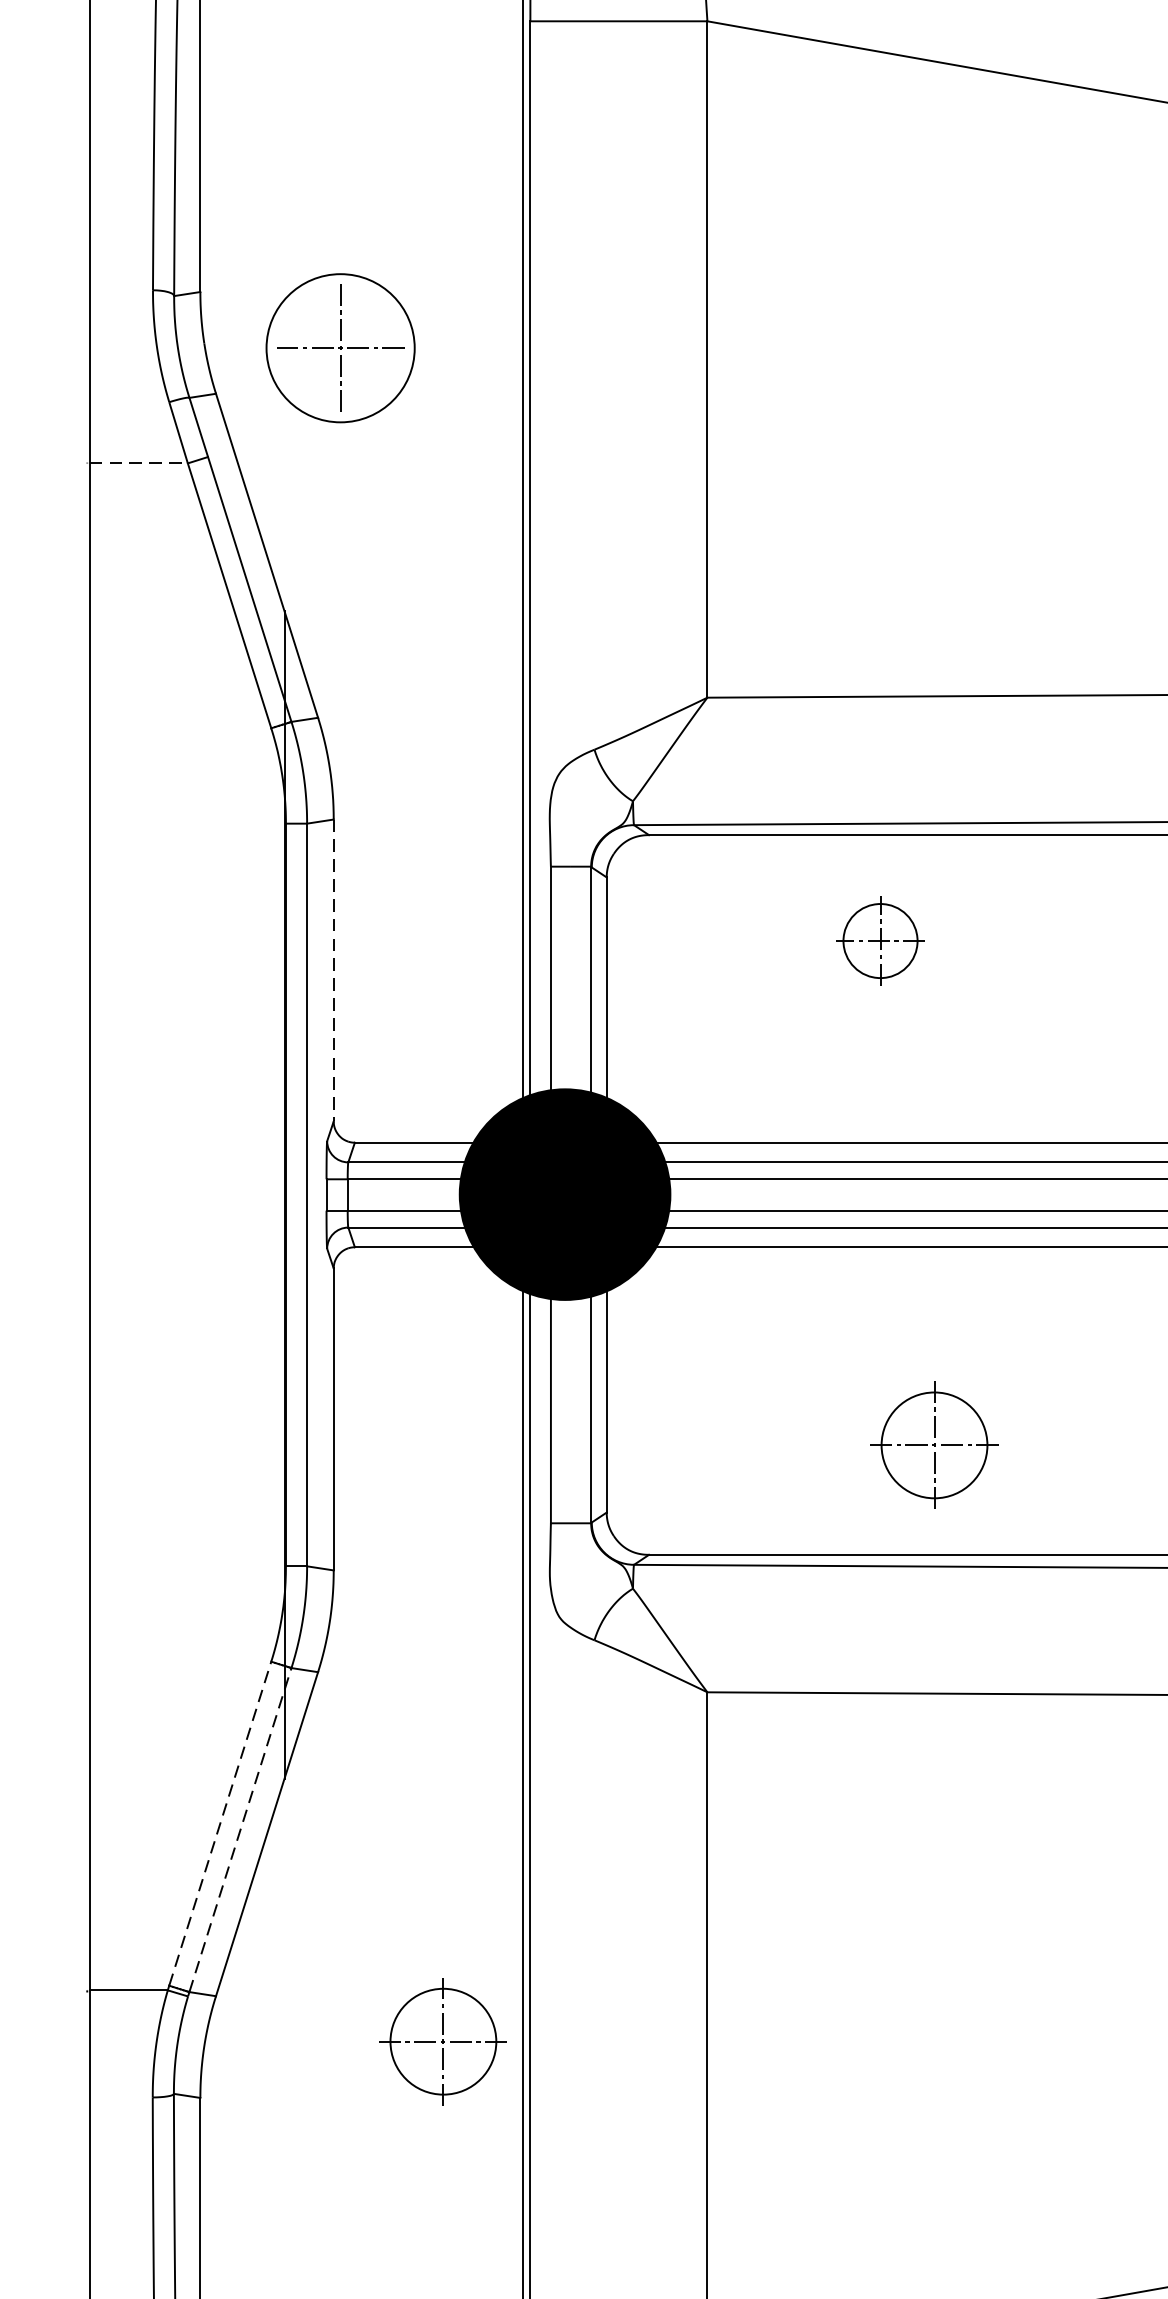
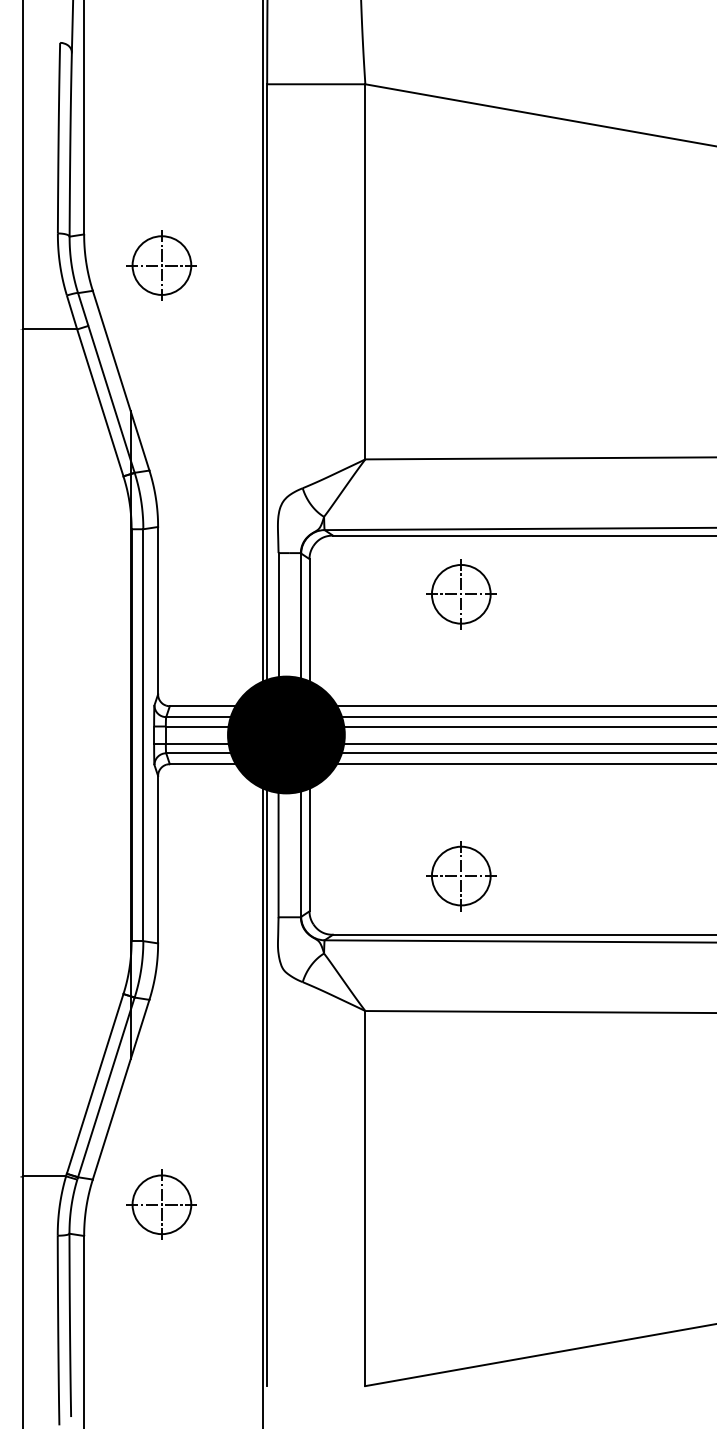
circle: (339, 348) -> (161, 265), size x0.71
line: (139, 463) -> (50, 329), dashed -> solid
part: (880, 941) -> (461, 594), size x1.43
line: (334, 970) -> (158, 610), dashed -> solid
part: (934, 1446) -> (461, 876), moved
line: (220, 1822) -> (95, 1083), dashed -> solid
line: (240, 1828) -> (106, 1086), dashed -> solid
part: (442, 2041) -> (161, 1204), moved

